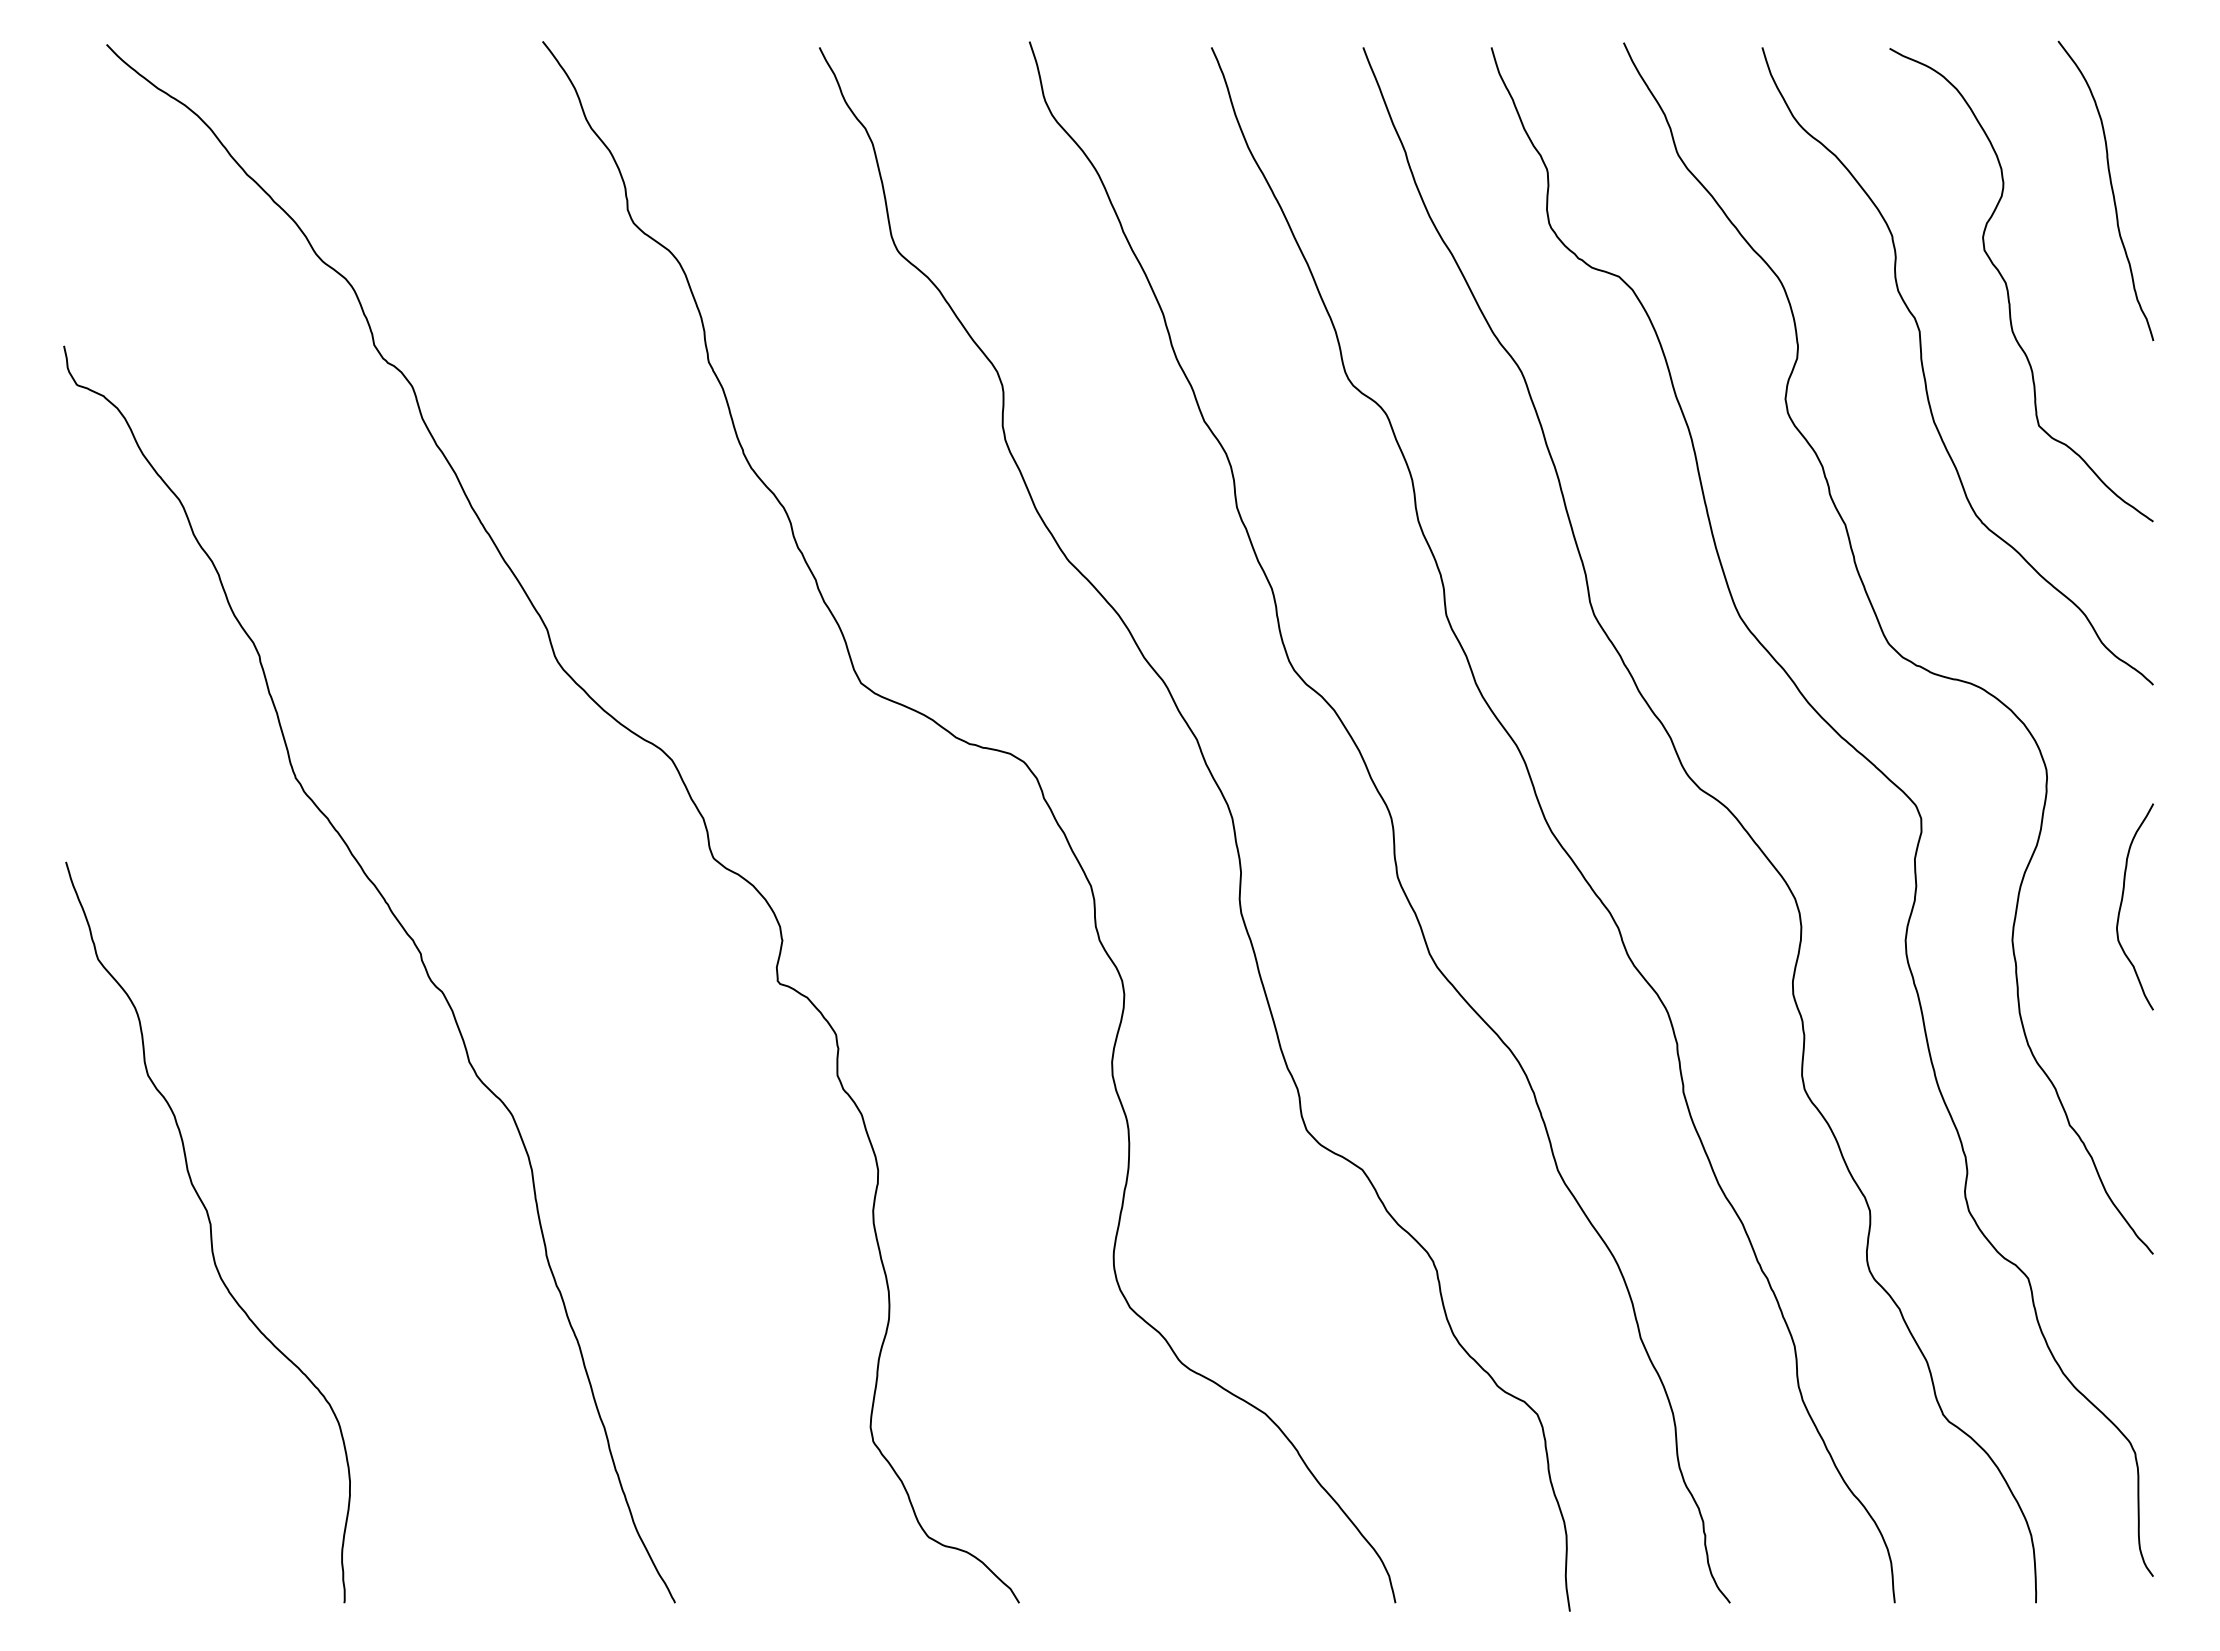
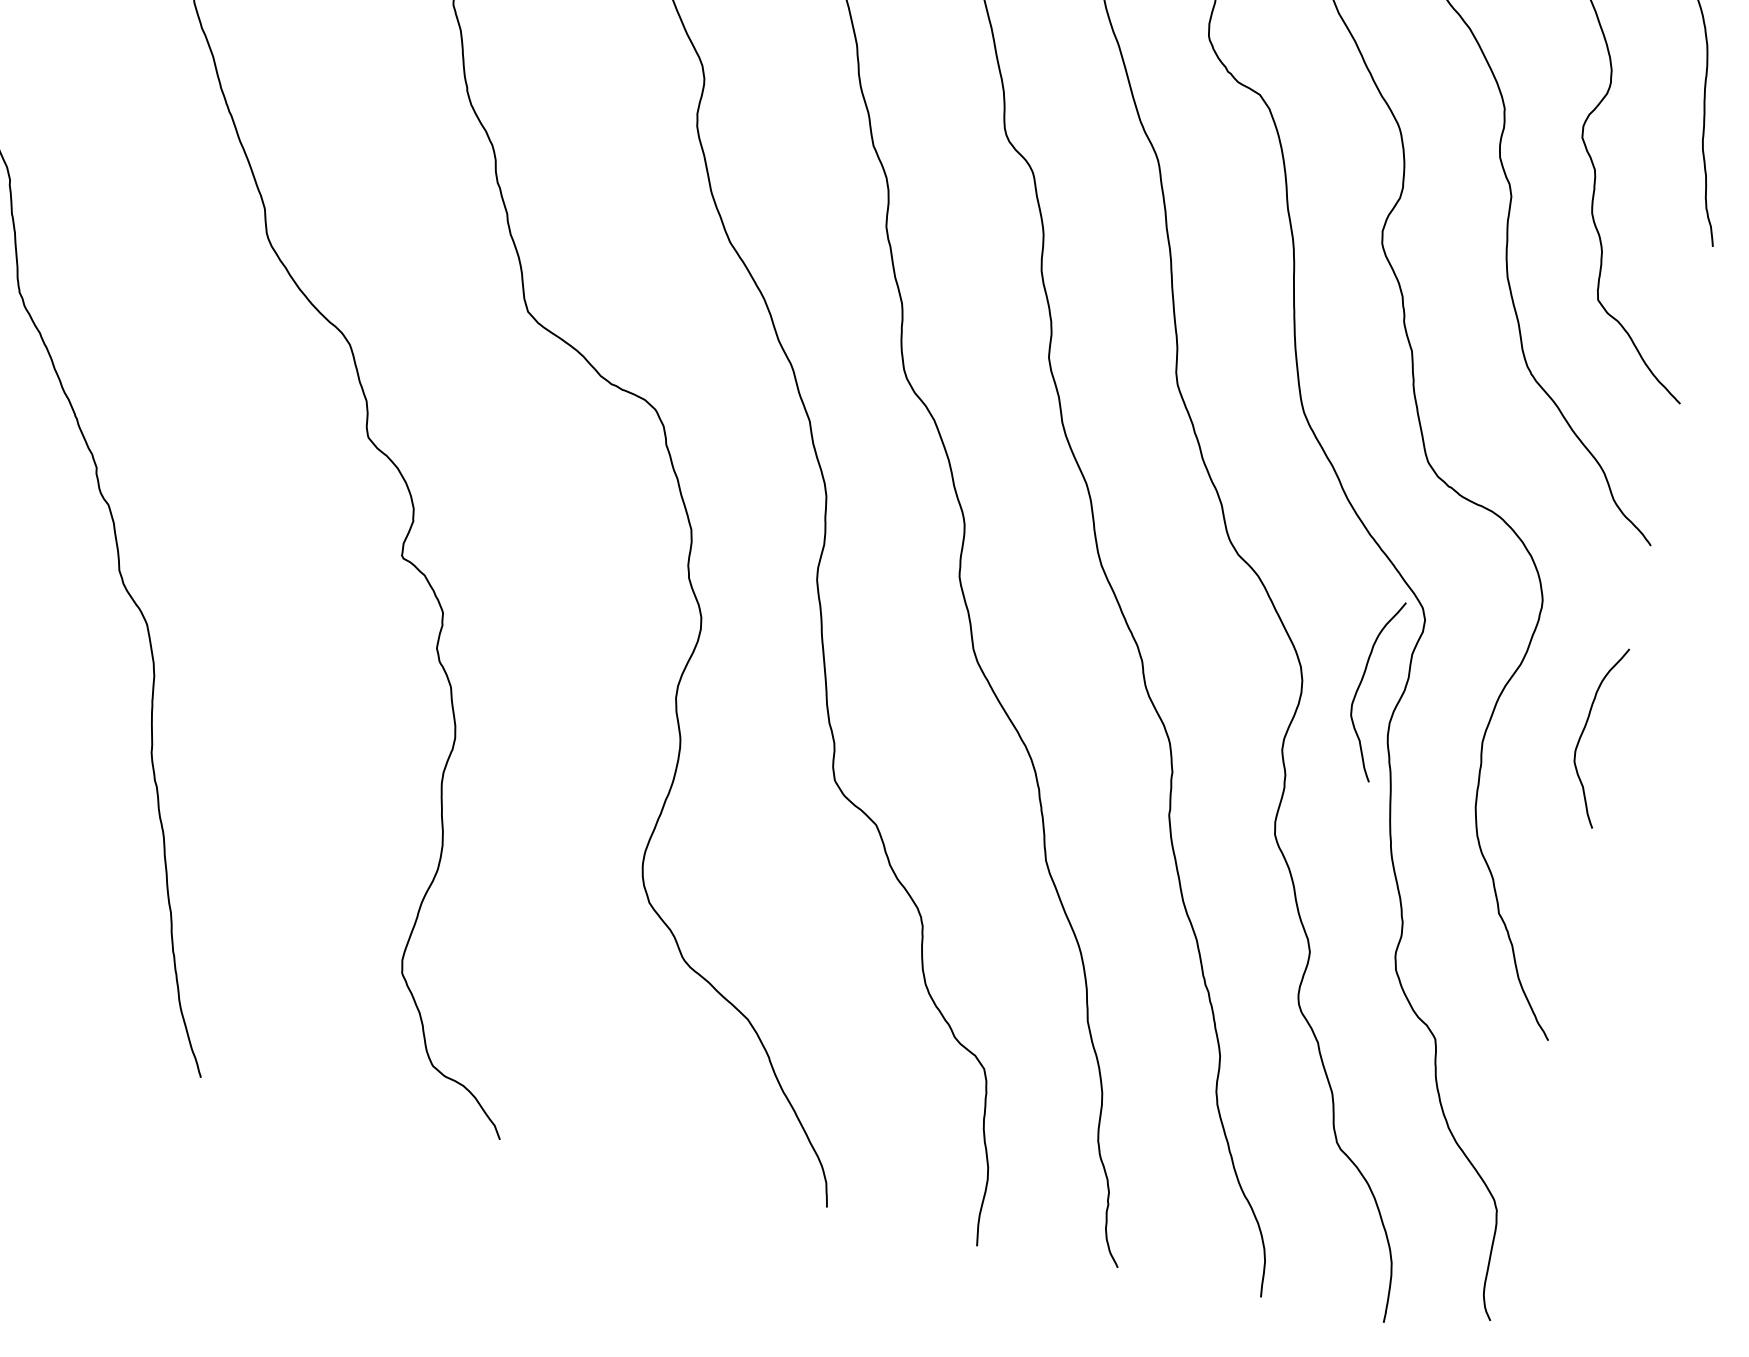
curve: (1865, 903) -> (1361, 683), added

